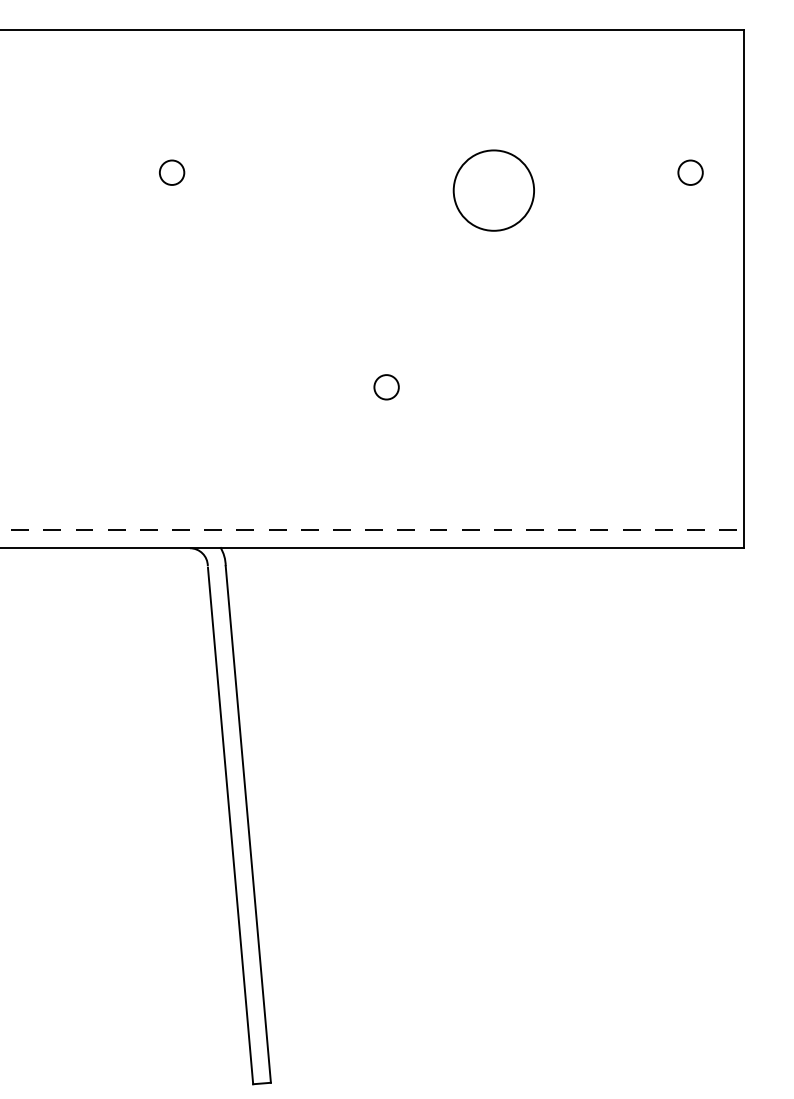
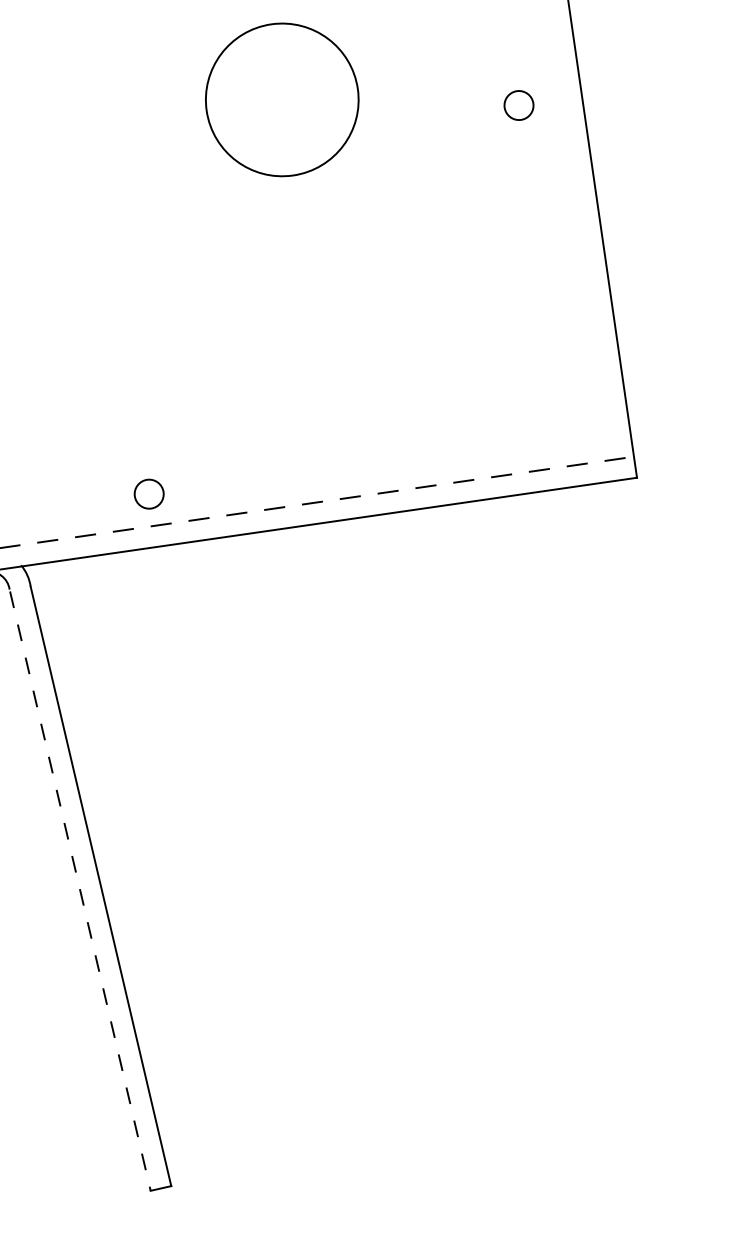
circle: (690, 172) -> (518, 105), moved
circle: (493, 190) -> (281, 99), size x1.6
circle: (386, 387) -> (149, 494), moved
line: (230, 826) -> (80, 891), solid -> dashed

